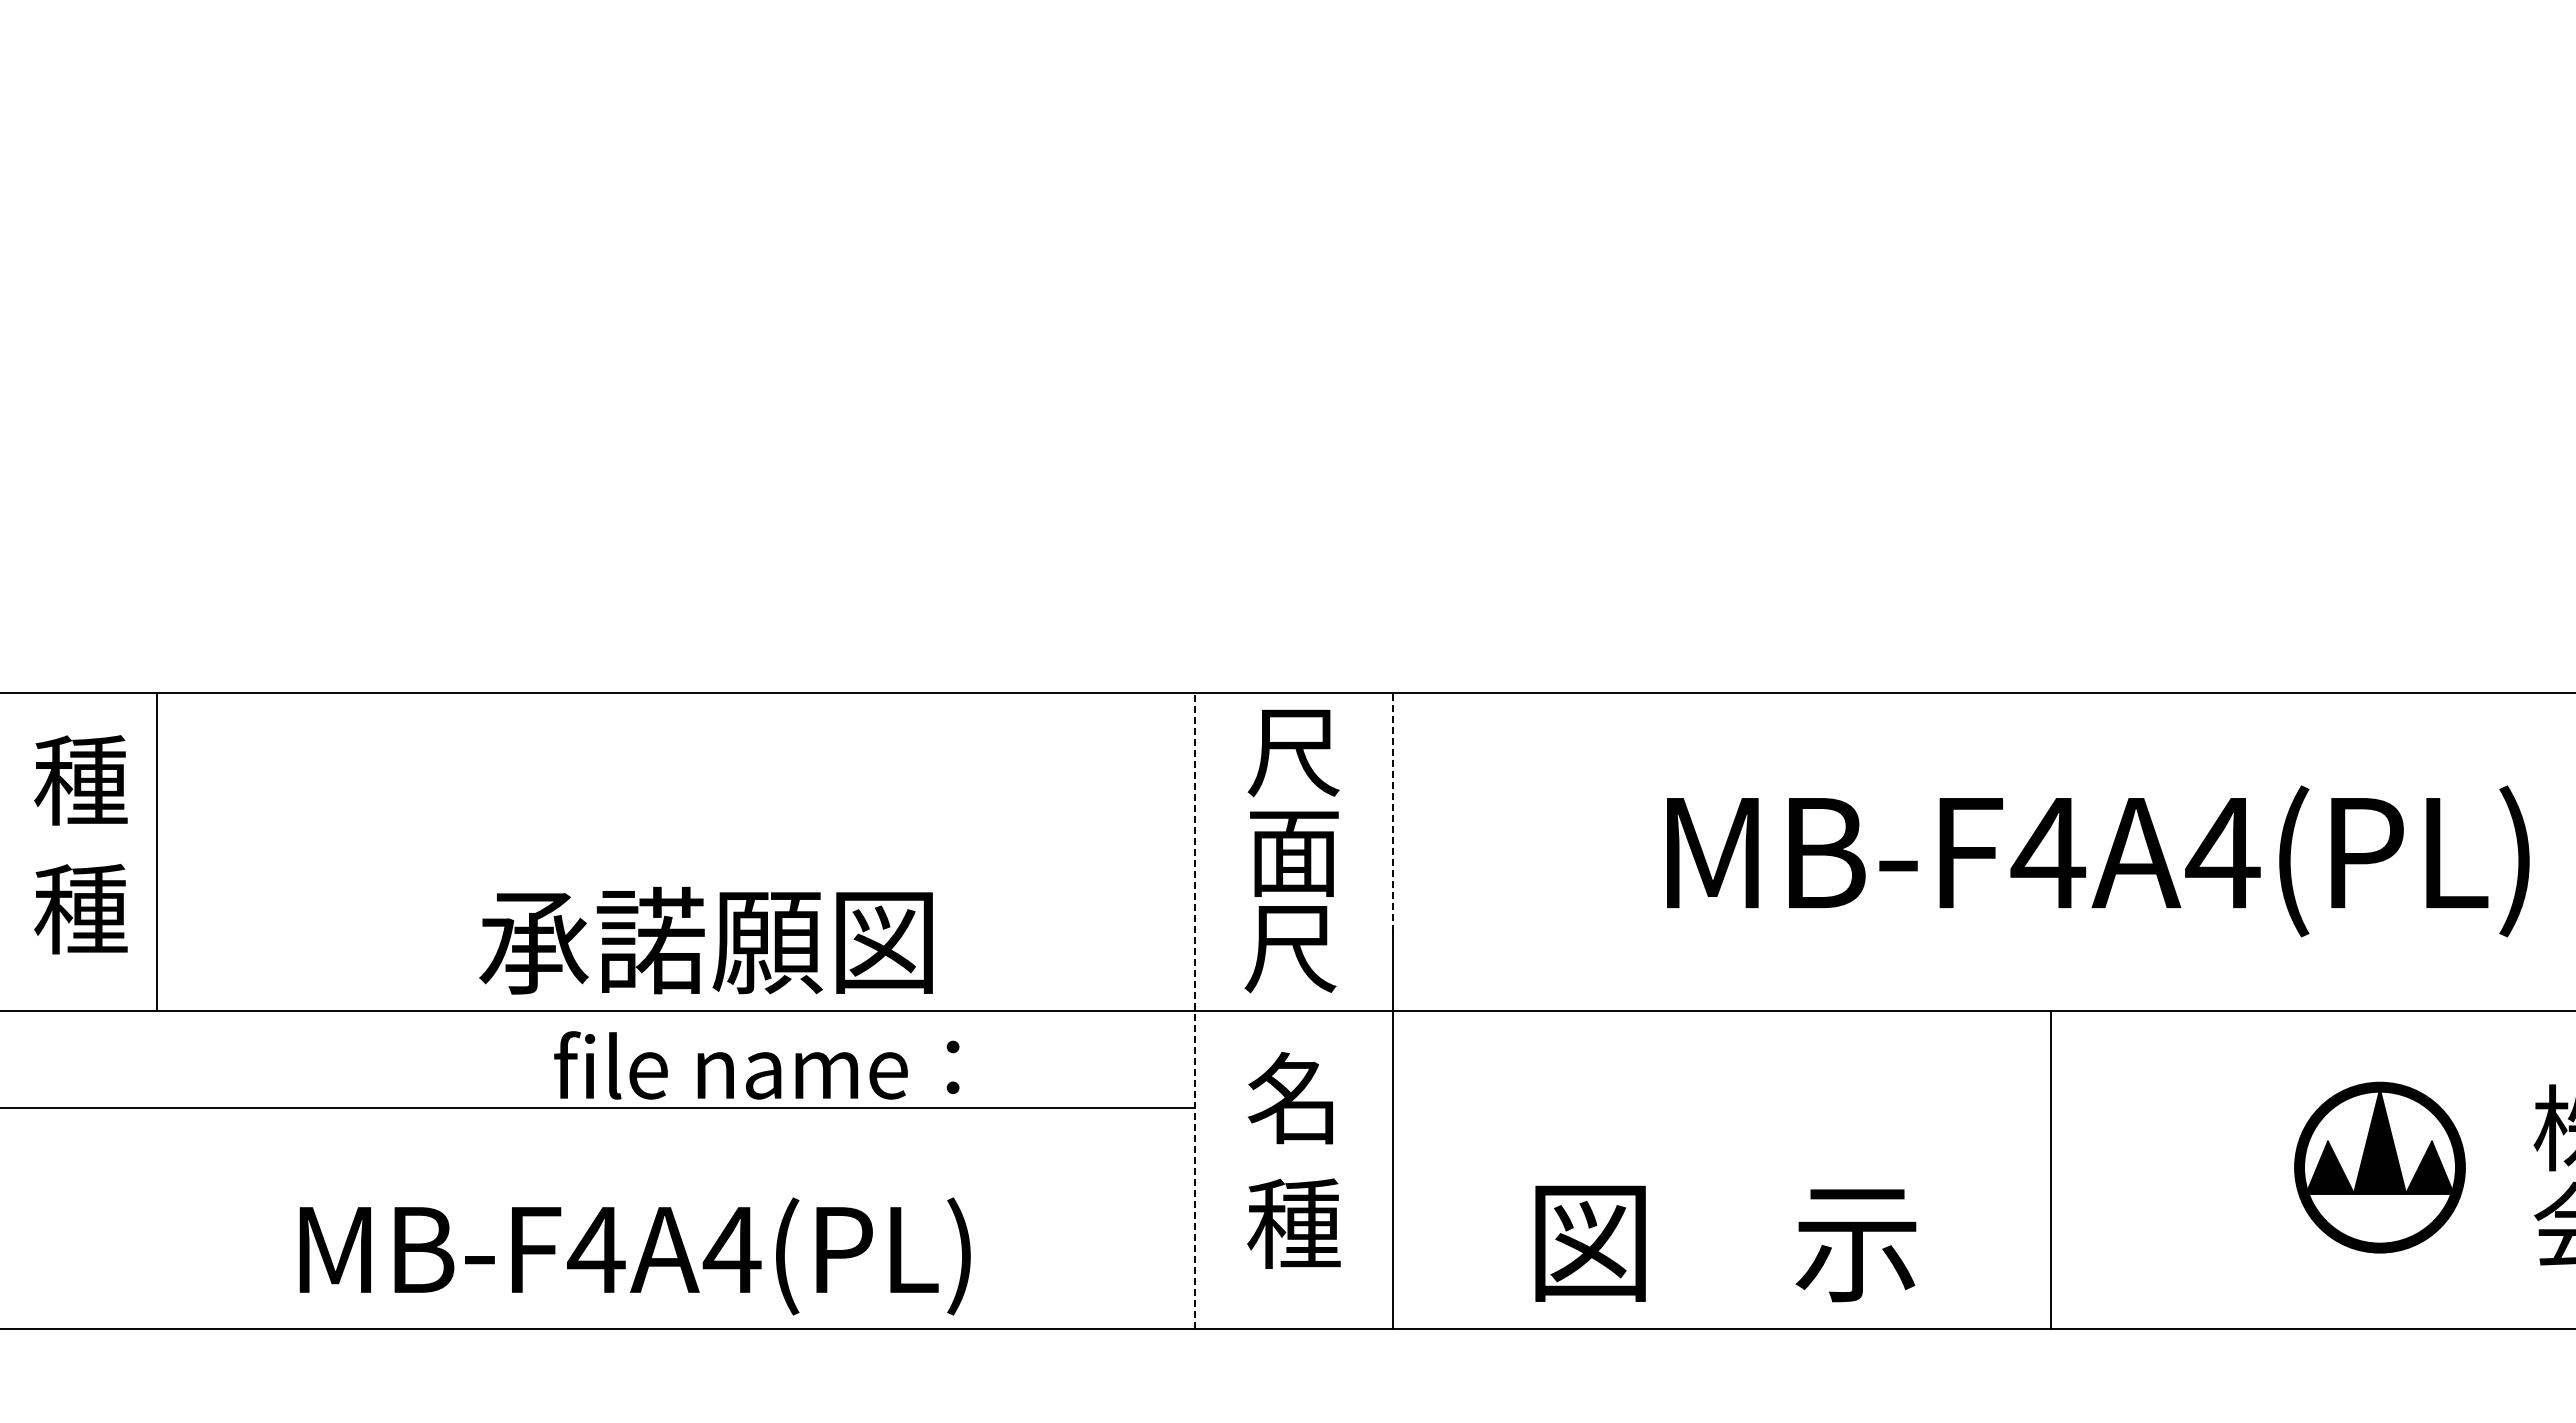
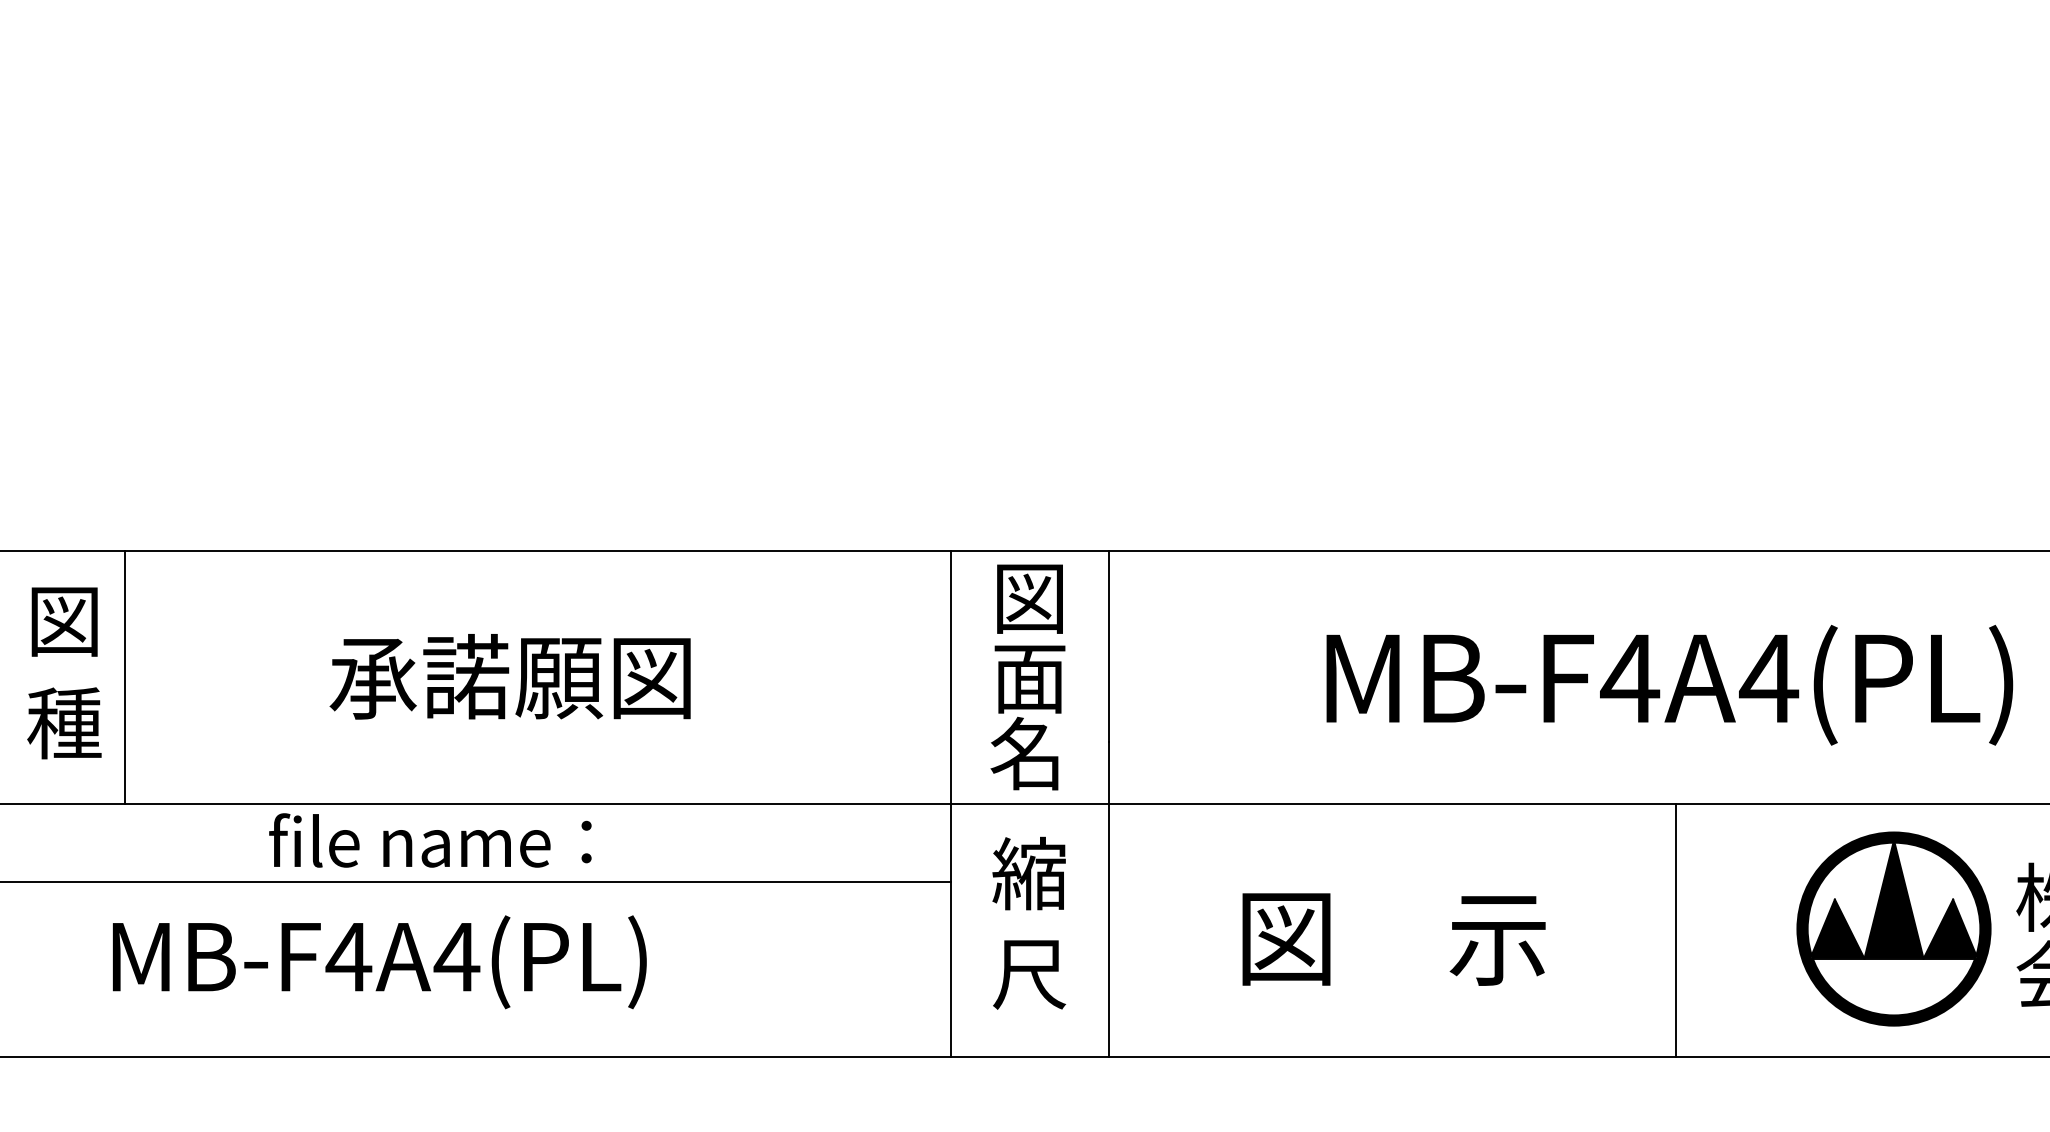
text: (1293, 753) -> (1029, 599), 尺 -> 図
text: (80, 780) -> (64, 620), 種 -> 図
line: (1393, 812) -> (1108, 646), dashed -> solid
text: (705, 940) -> (509, 676), moved
text: (1290, 947) -> (1026, 753), 尺 -> 名
line: (1195, 1010) -> (951, 803), dashed -> solid
text: (756, 1065) -> (430, 840), moved
text: (1293, 1097) -> (1029, 873), 名 -> 縮
part: (2379, 1167) -> (1893, 928), size x1.43
line: (2050, 1169) -> (1676, 930), moved
text: (1293, 1223) -> (1029, 973), 種 -> 尺
text: (1725, 1243) -> (1393, 939), moved
text: (634, 1256) -> (379, 962), moved

